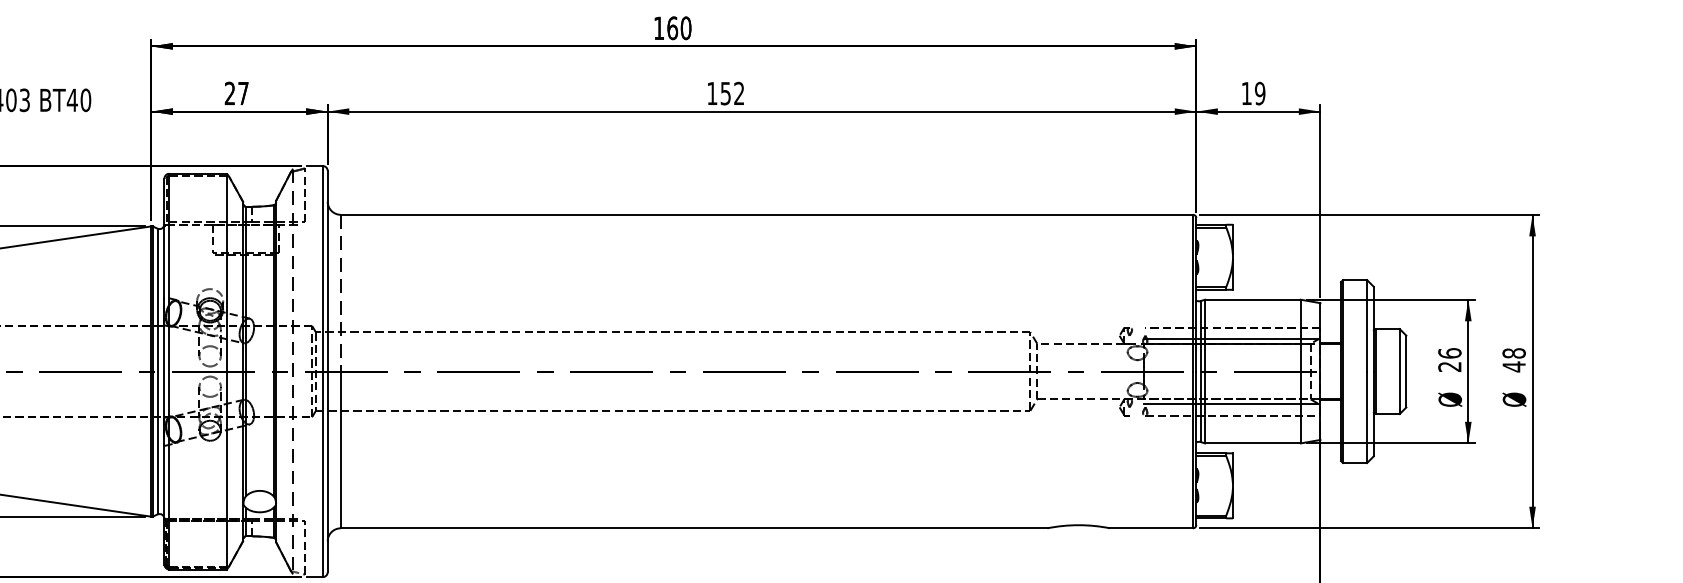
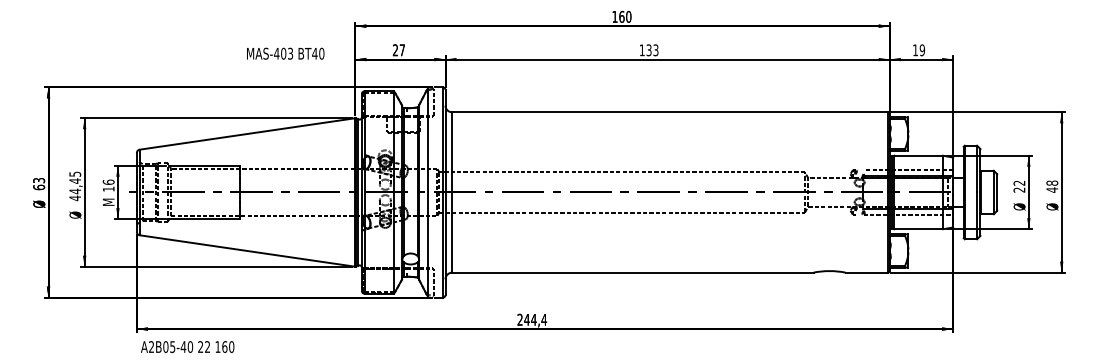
text: (732, 93) -> (652, 50), 152 -> 133
line: (341, 293) -> (452, 152), dashed -> solid
text: (1450, 352) -> (1019, 182), 26 -> 22
line: (292, 371) -> (427, 192), dashed -> solid

